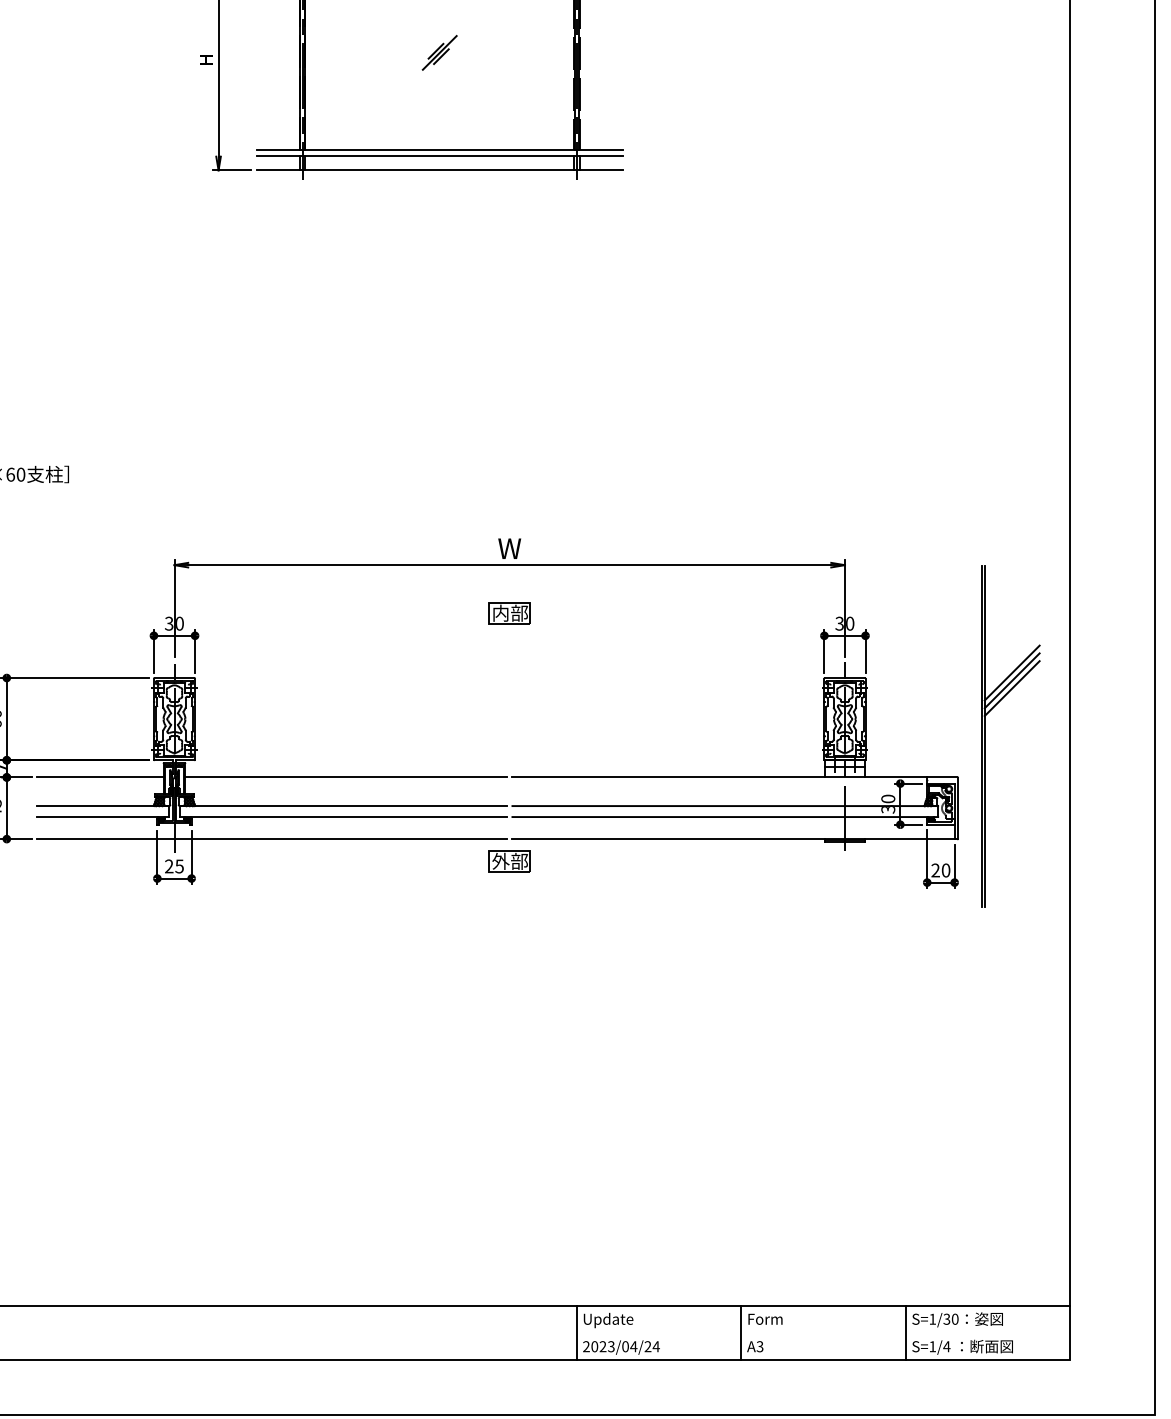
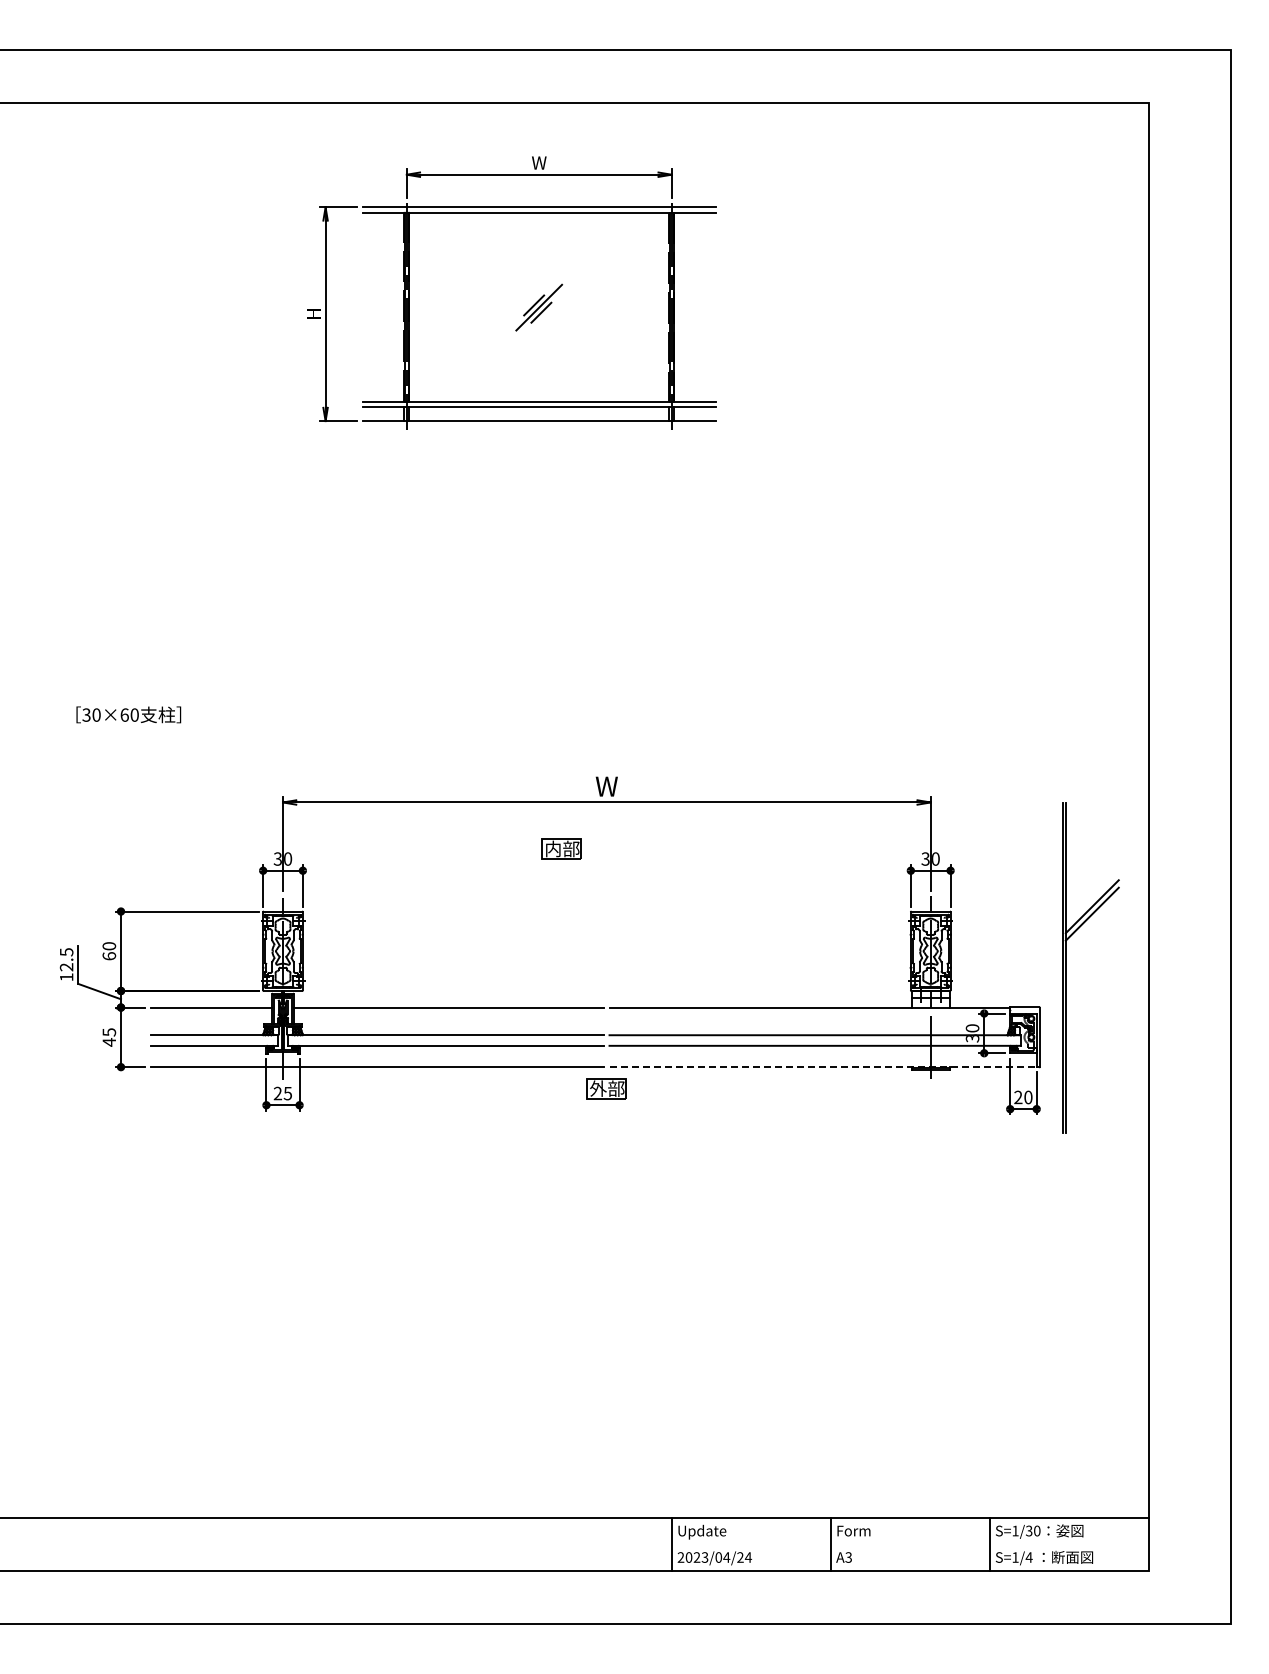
part: (439, 52) -> (539, 307), size x1.4
part: (509, 612) -> (561, 848), moved
line: (1011, 688) -> (1091, 921), removed
line: (733, 839) -> (823, 1067), solid -> dashed

